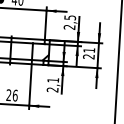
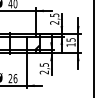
text: (88, 53) -> (70, 42), 21 -> 15
text: (52, 79) -> (43, 64), 2,1 -> 2,5

